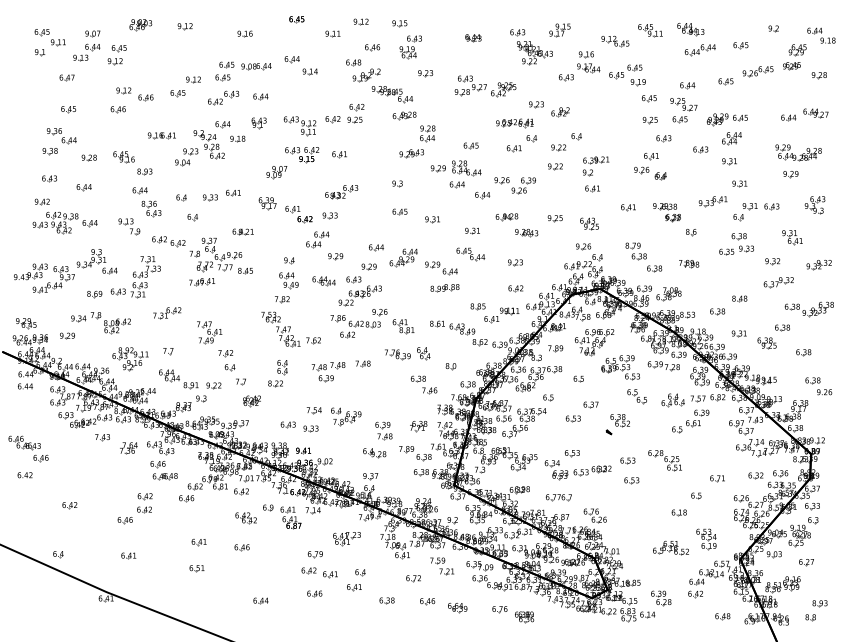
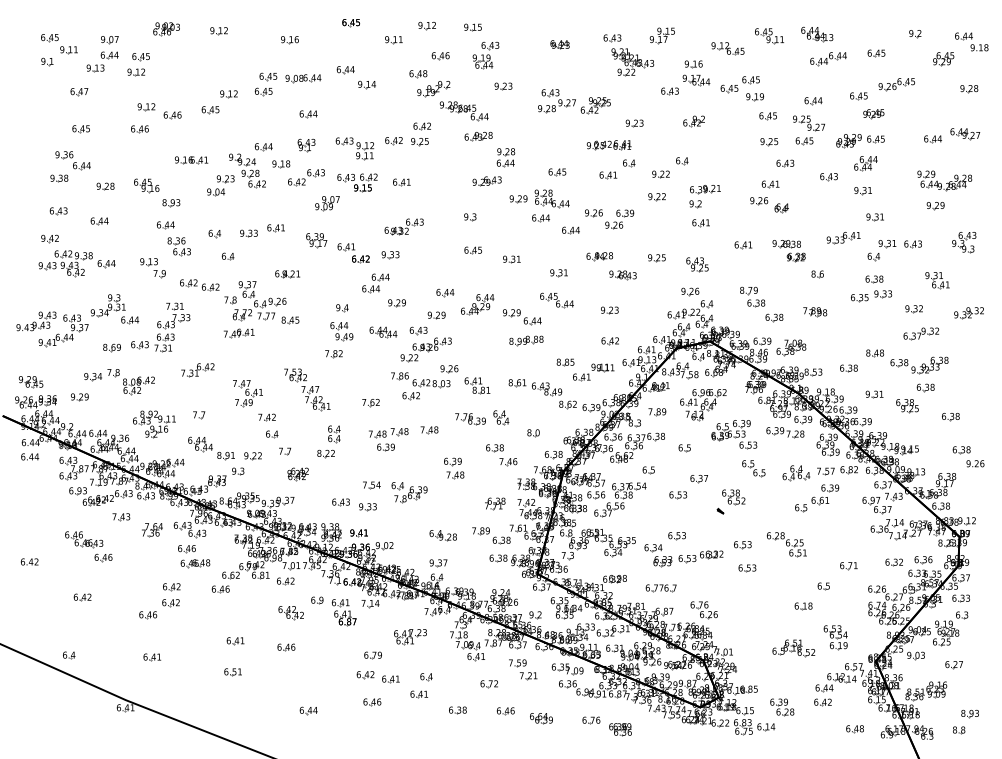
part: (791, 66) -> (873, 114), moved
part: (223, 97) -> (306, 177), moved
part: (560, 112) -> (693, 121), moved
part: (809, 309) -> (919, 365), moved
part: (281, 329) -> (307, 389), moved
part: (384, 430) -> (454, 468), moved
part: (28, 448) -> (88, 546), moved

